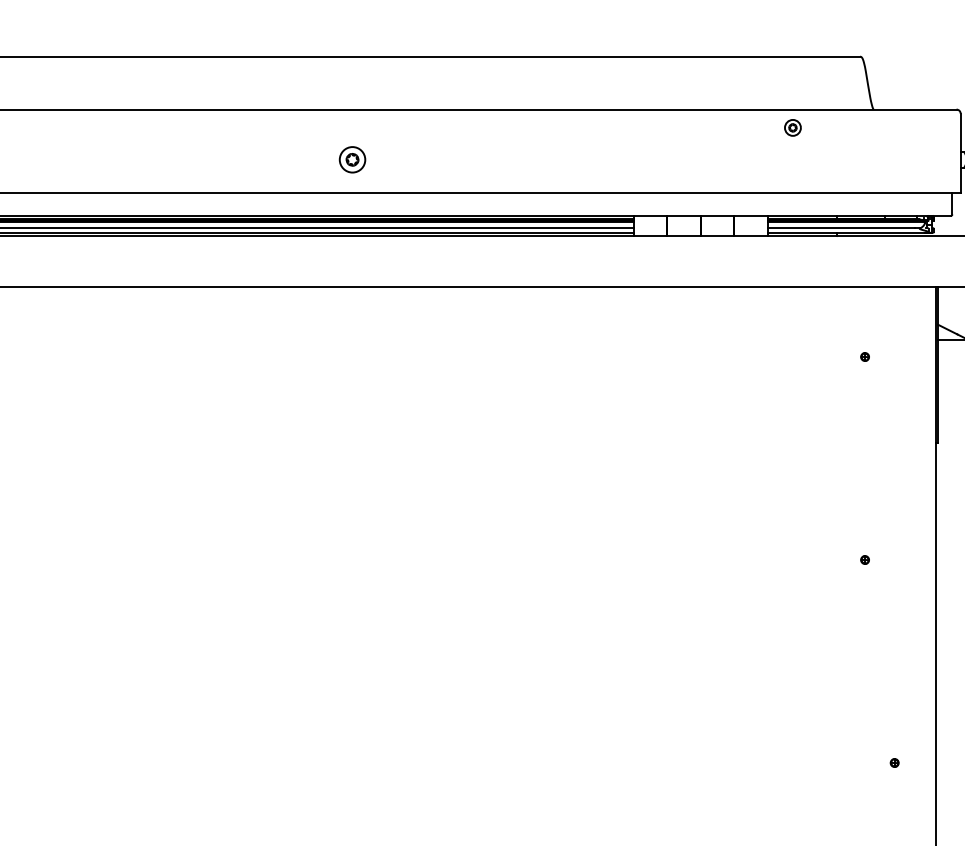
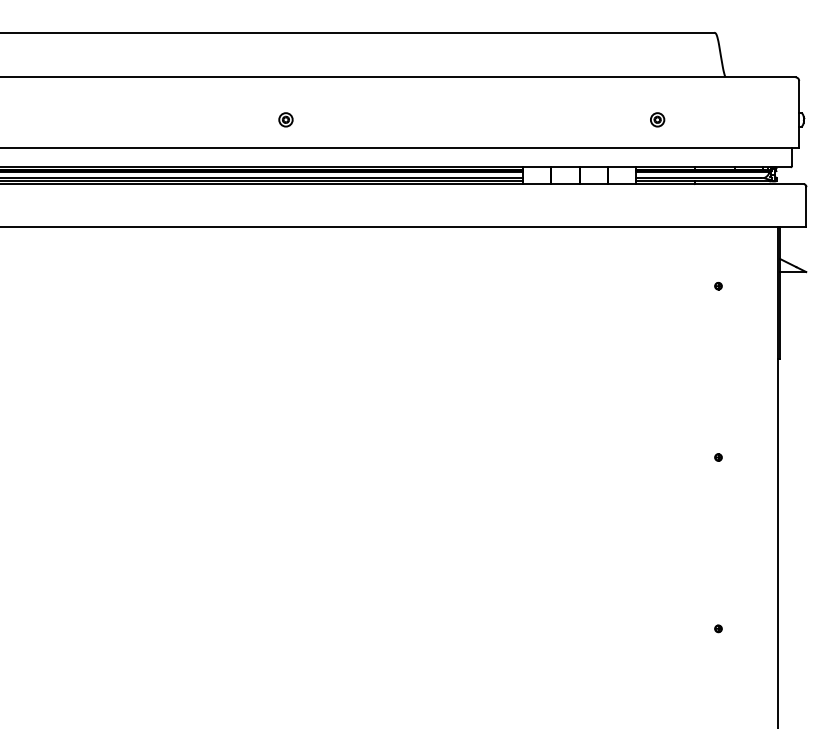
part: (792, 127) -> (657, 119), moved
part: (351, 159) -> (285, 119), size x0.62
part: (894, 762) -> (718, 628), moved

